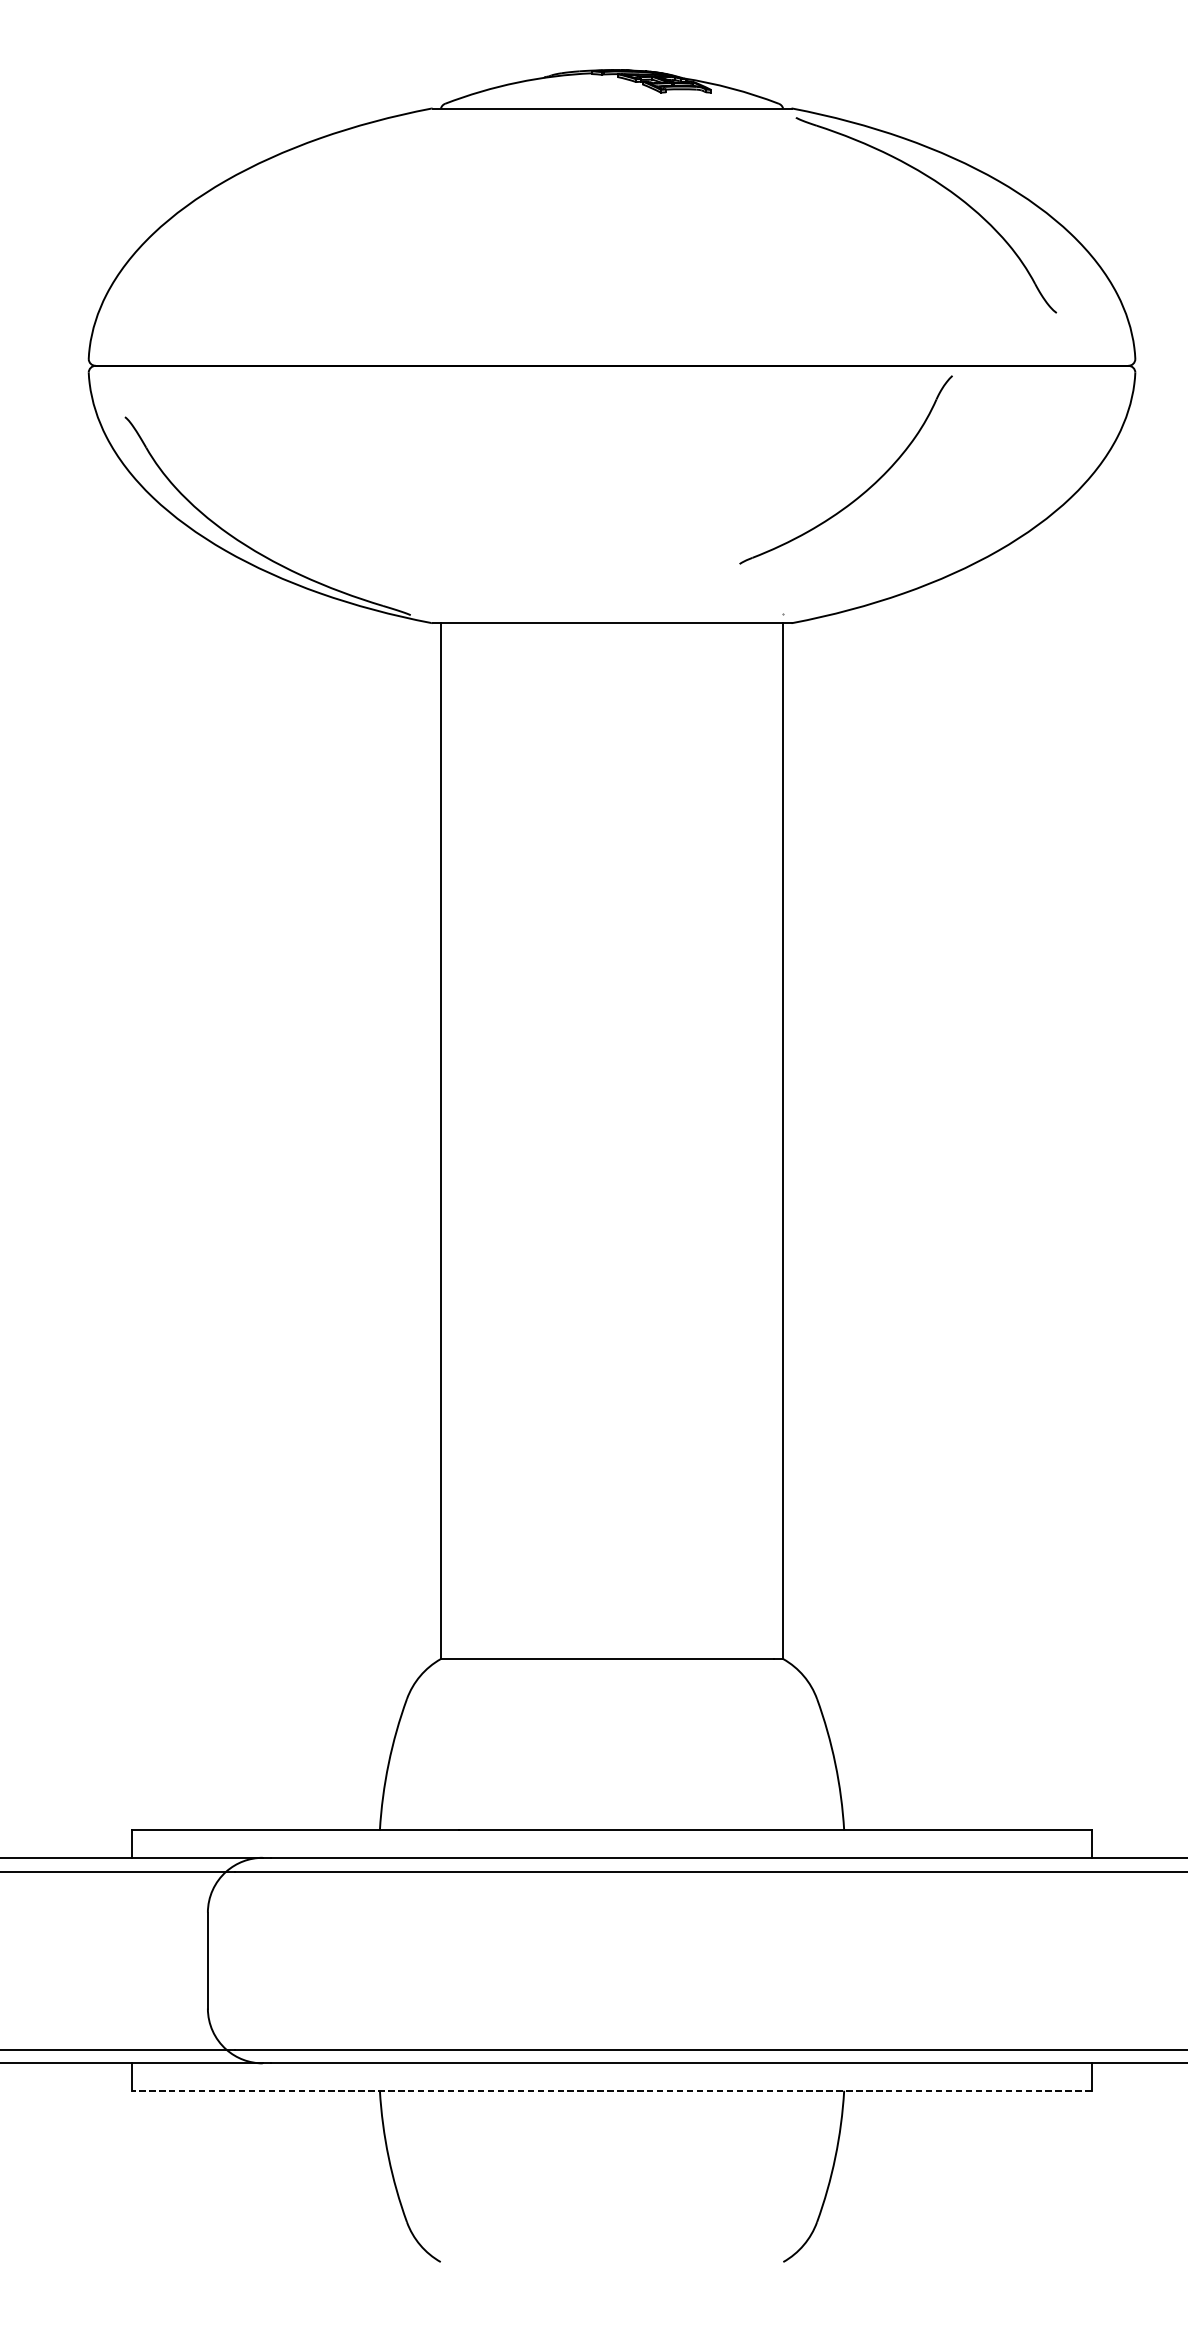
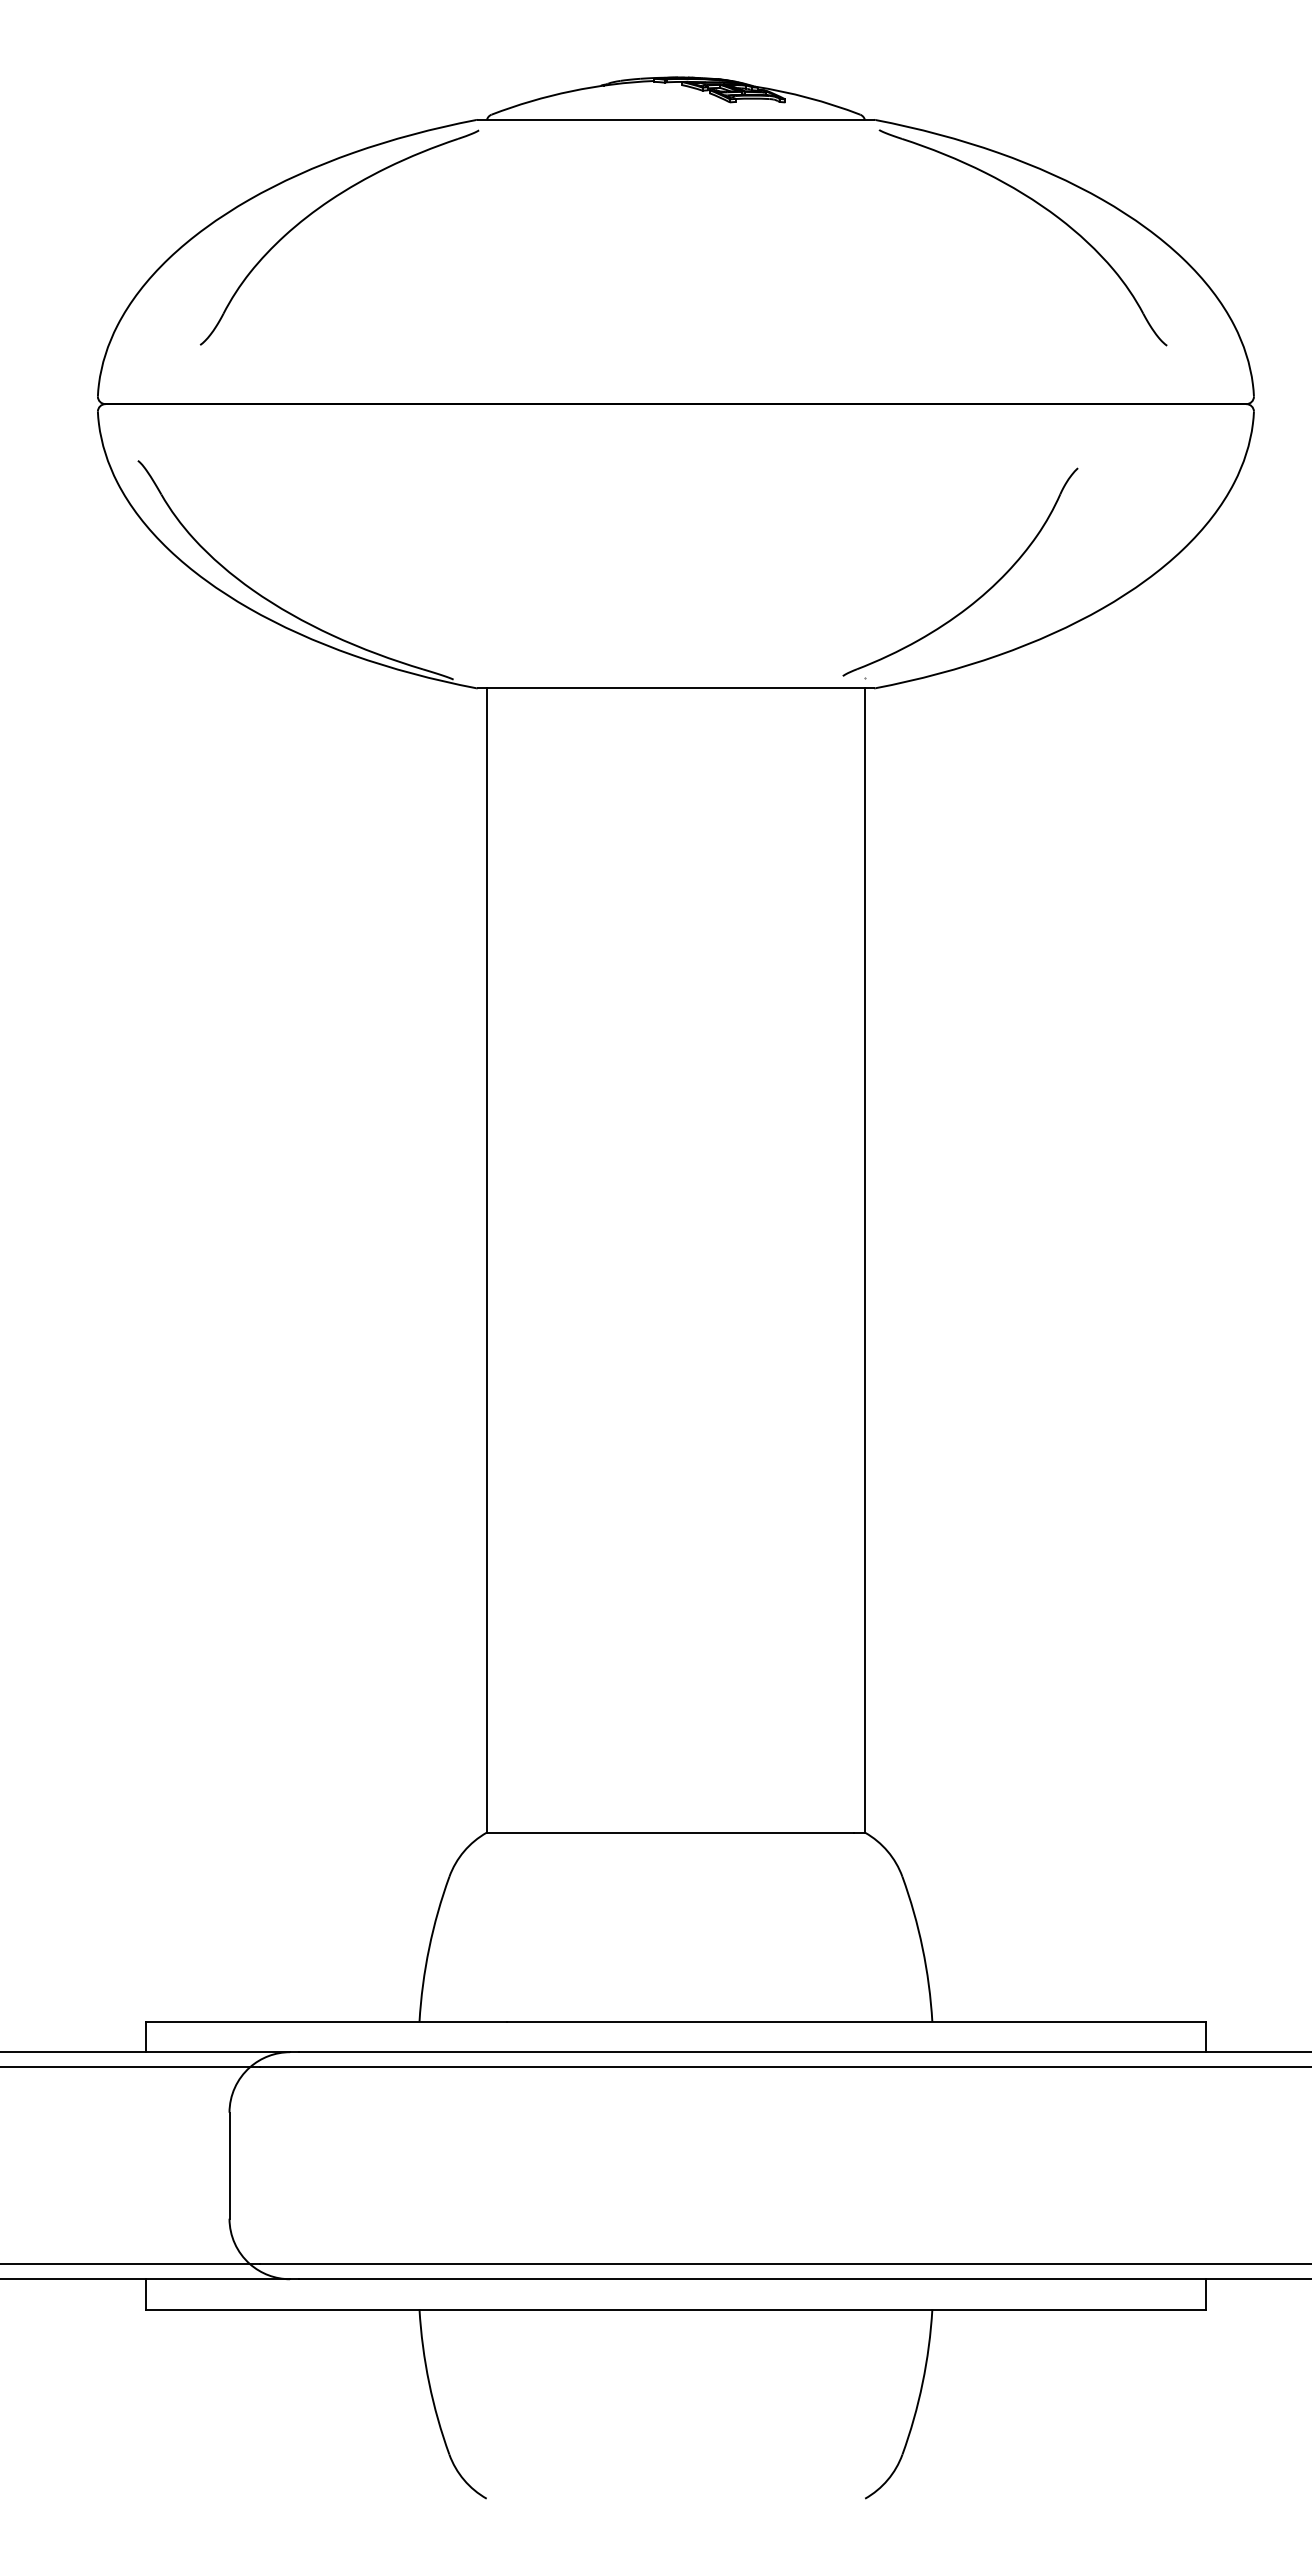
part: (290, 188) -> (320, 208), added
part: (862, 492) -> (978, 597), moved
line: (611, 2090) -> (675, 2309), dashed -> solid

